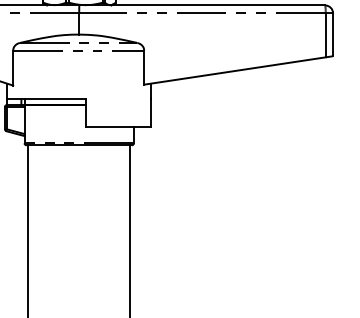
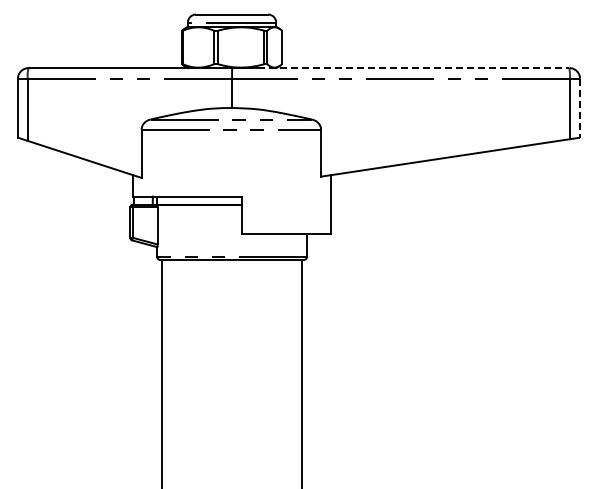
line: (211, 5) -> (413, 68), solid -> dashed
line: (333, 34) -> (580, 108), solid -> dashed

